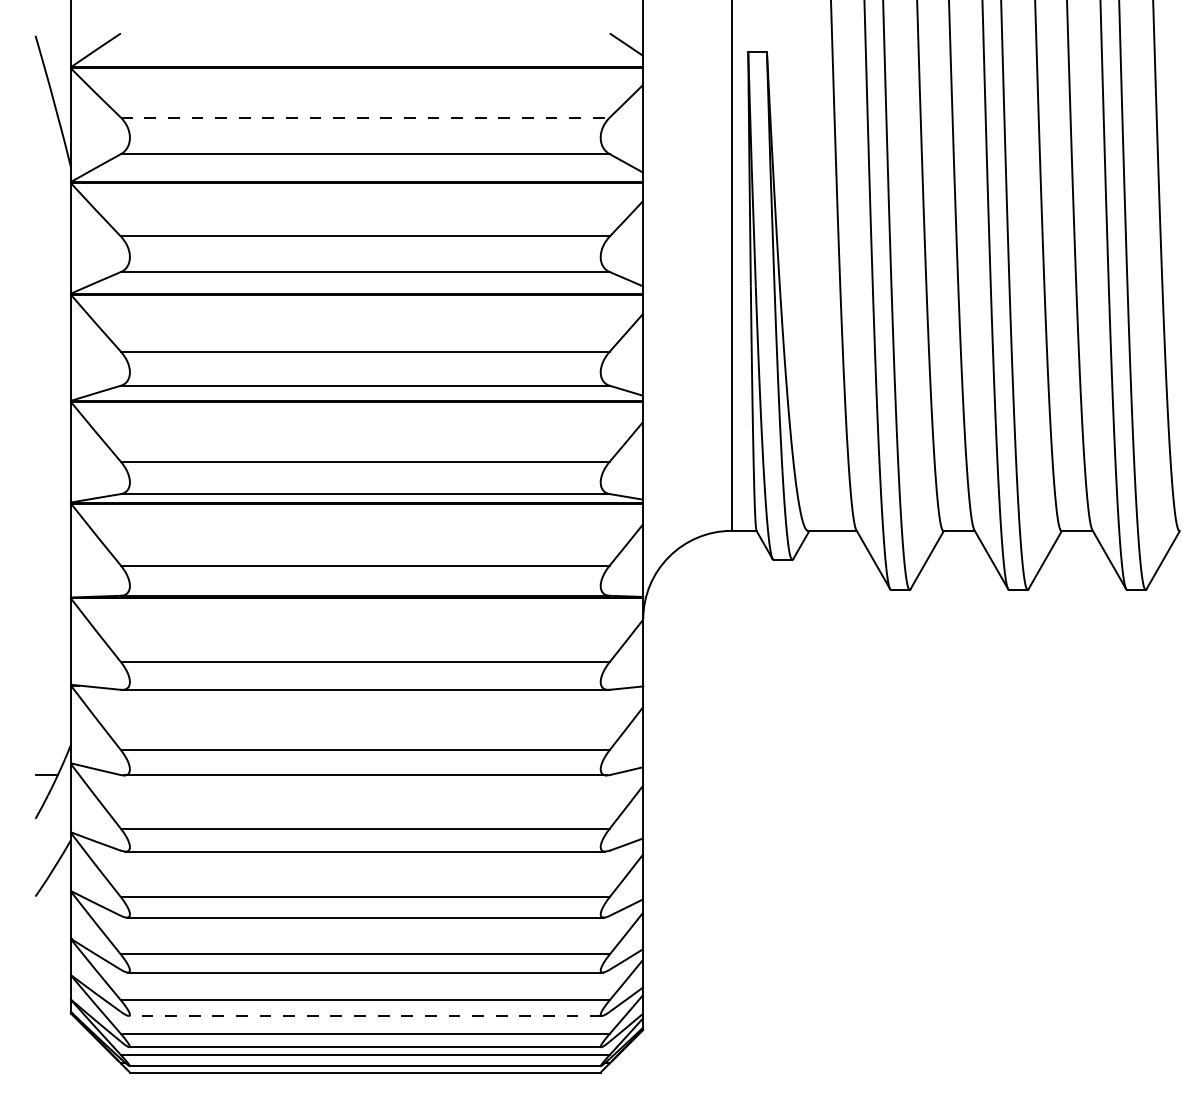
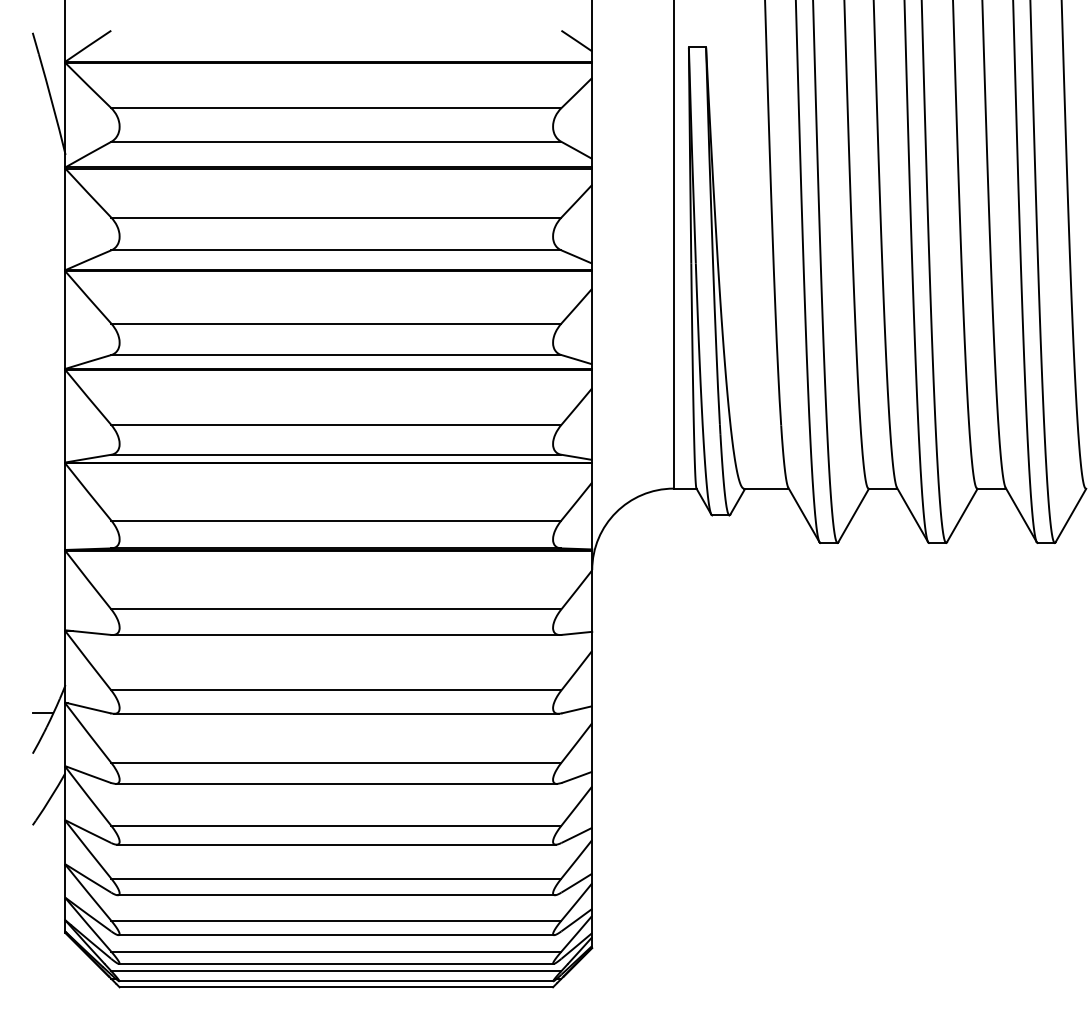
line: (365, 117) -> (336, 108), dashed -> solid
line: (365, 1016) -> (336, 935), dashed -> solid

